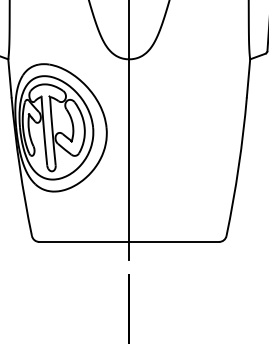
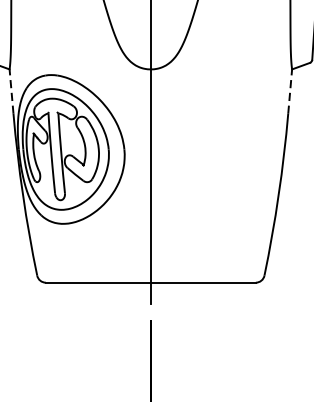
line: (9, 77) -> (11, 90), solid -> dashed
line: (248, 77) -> (290, 90), solid -> dashed

